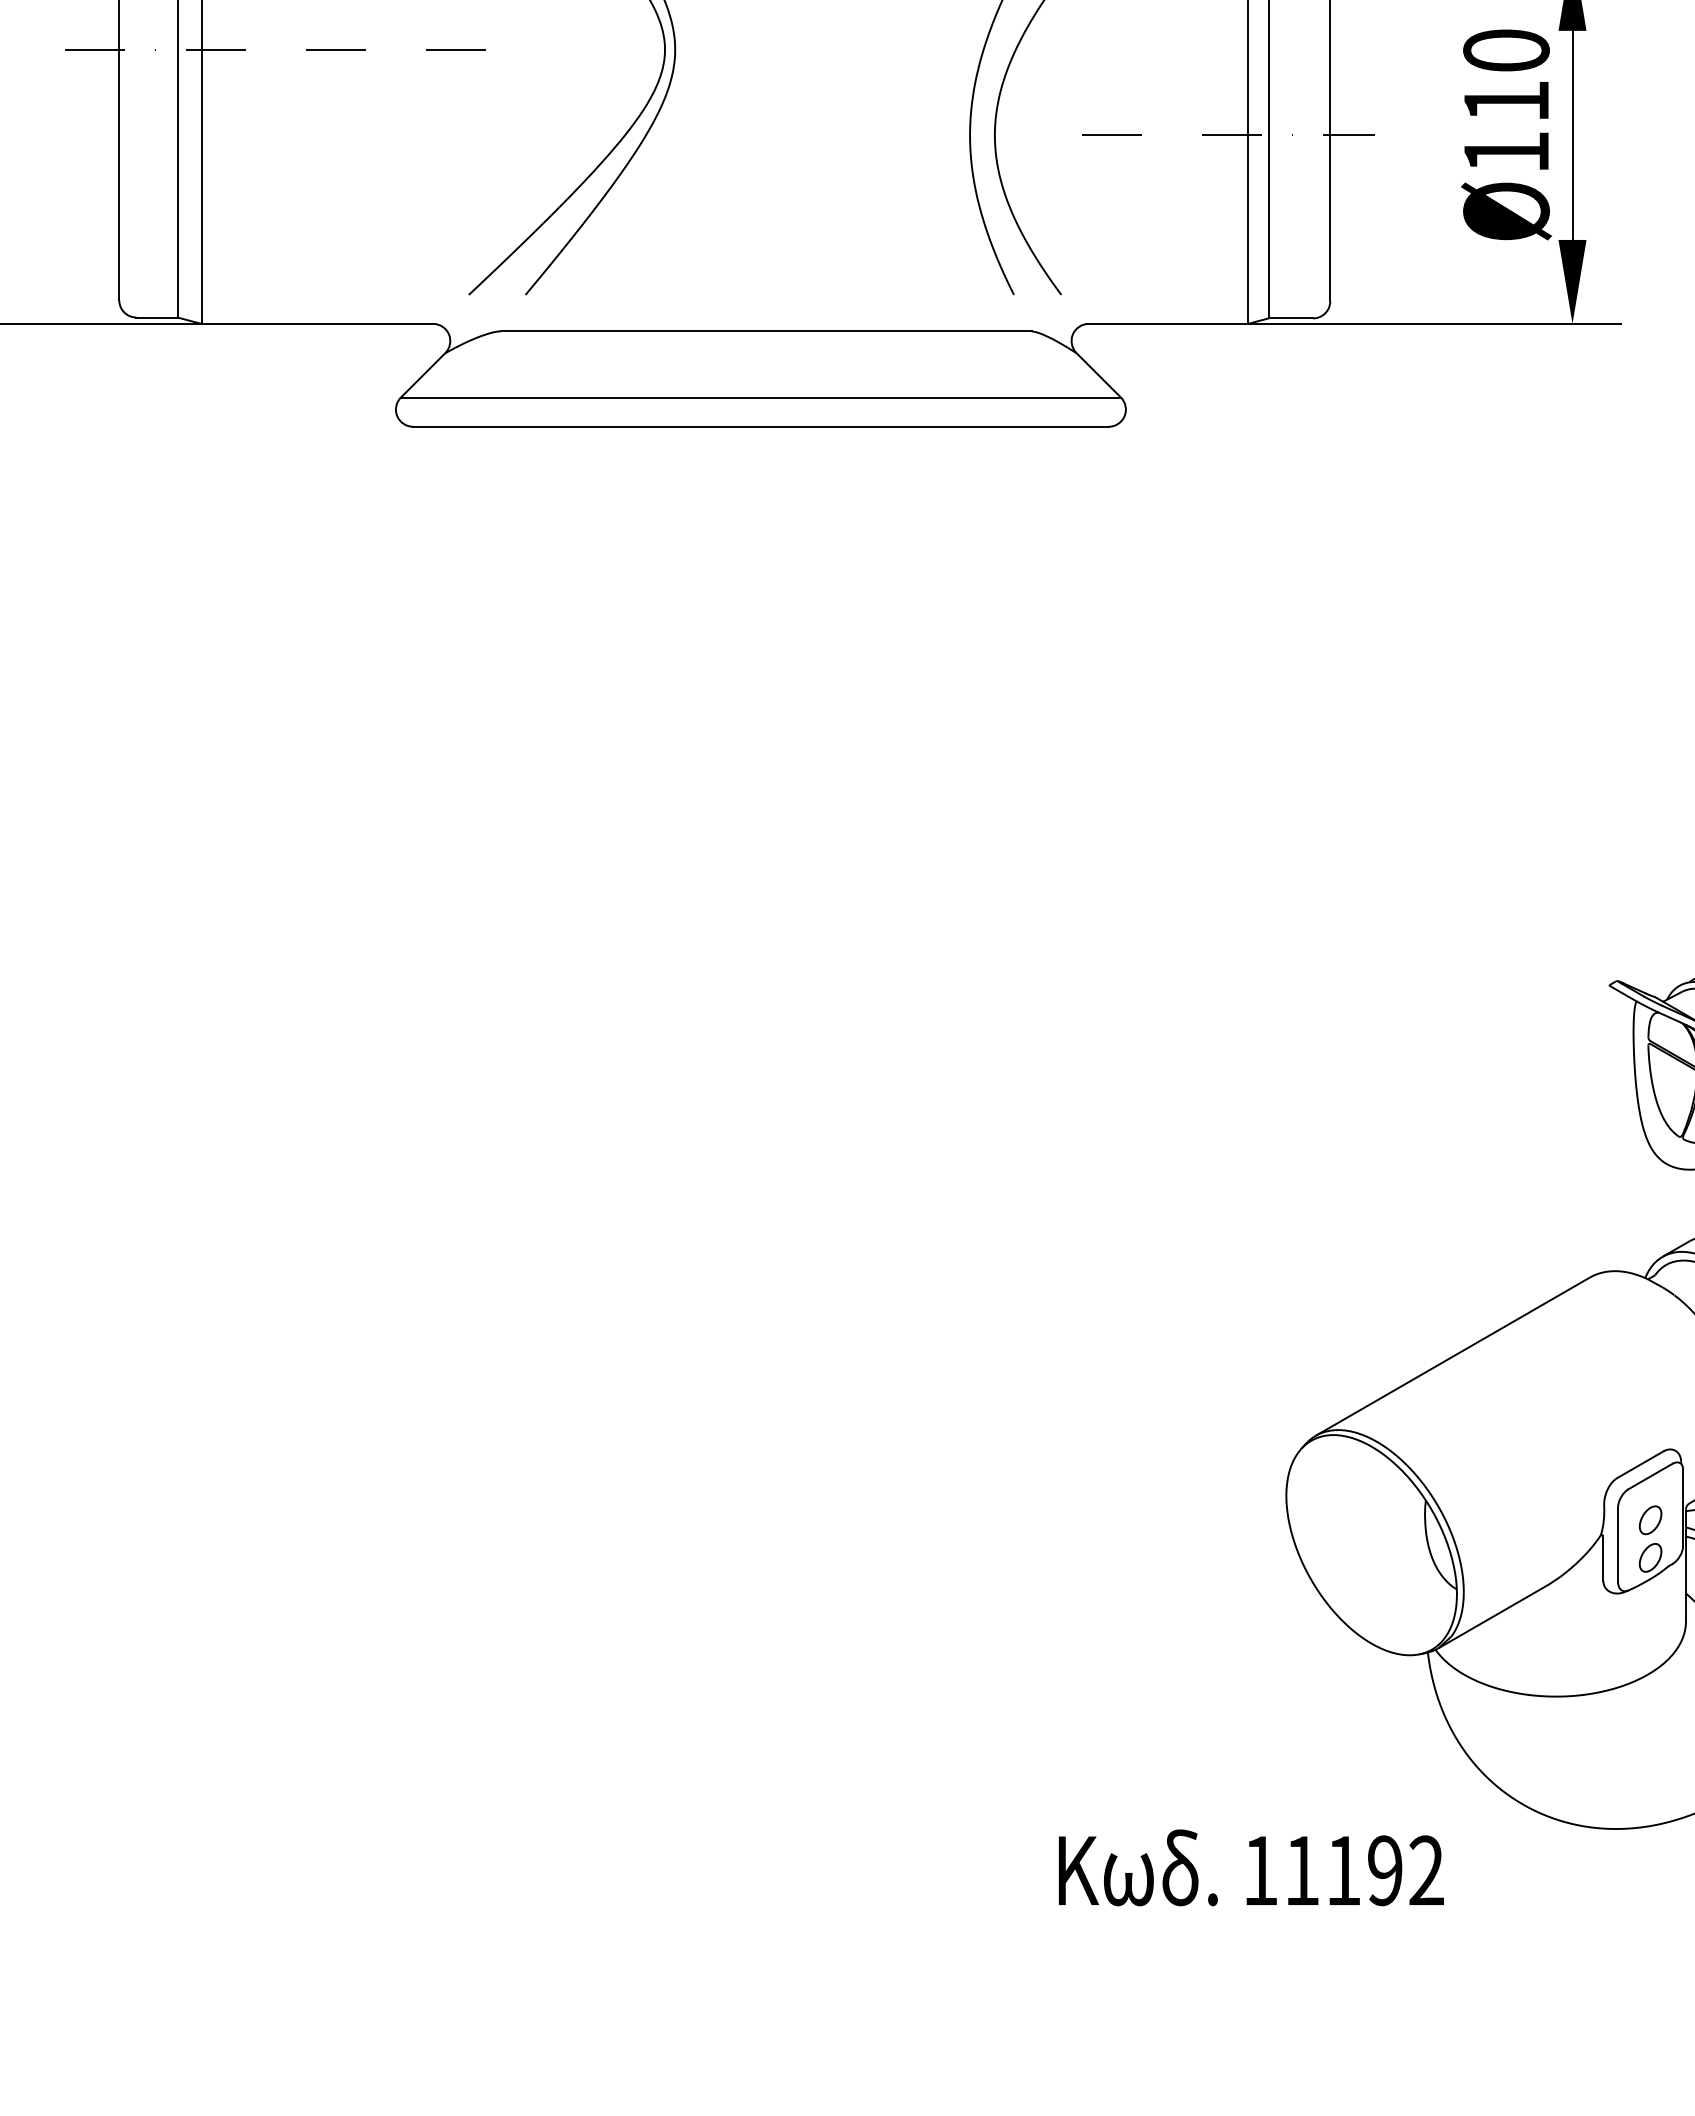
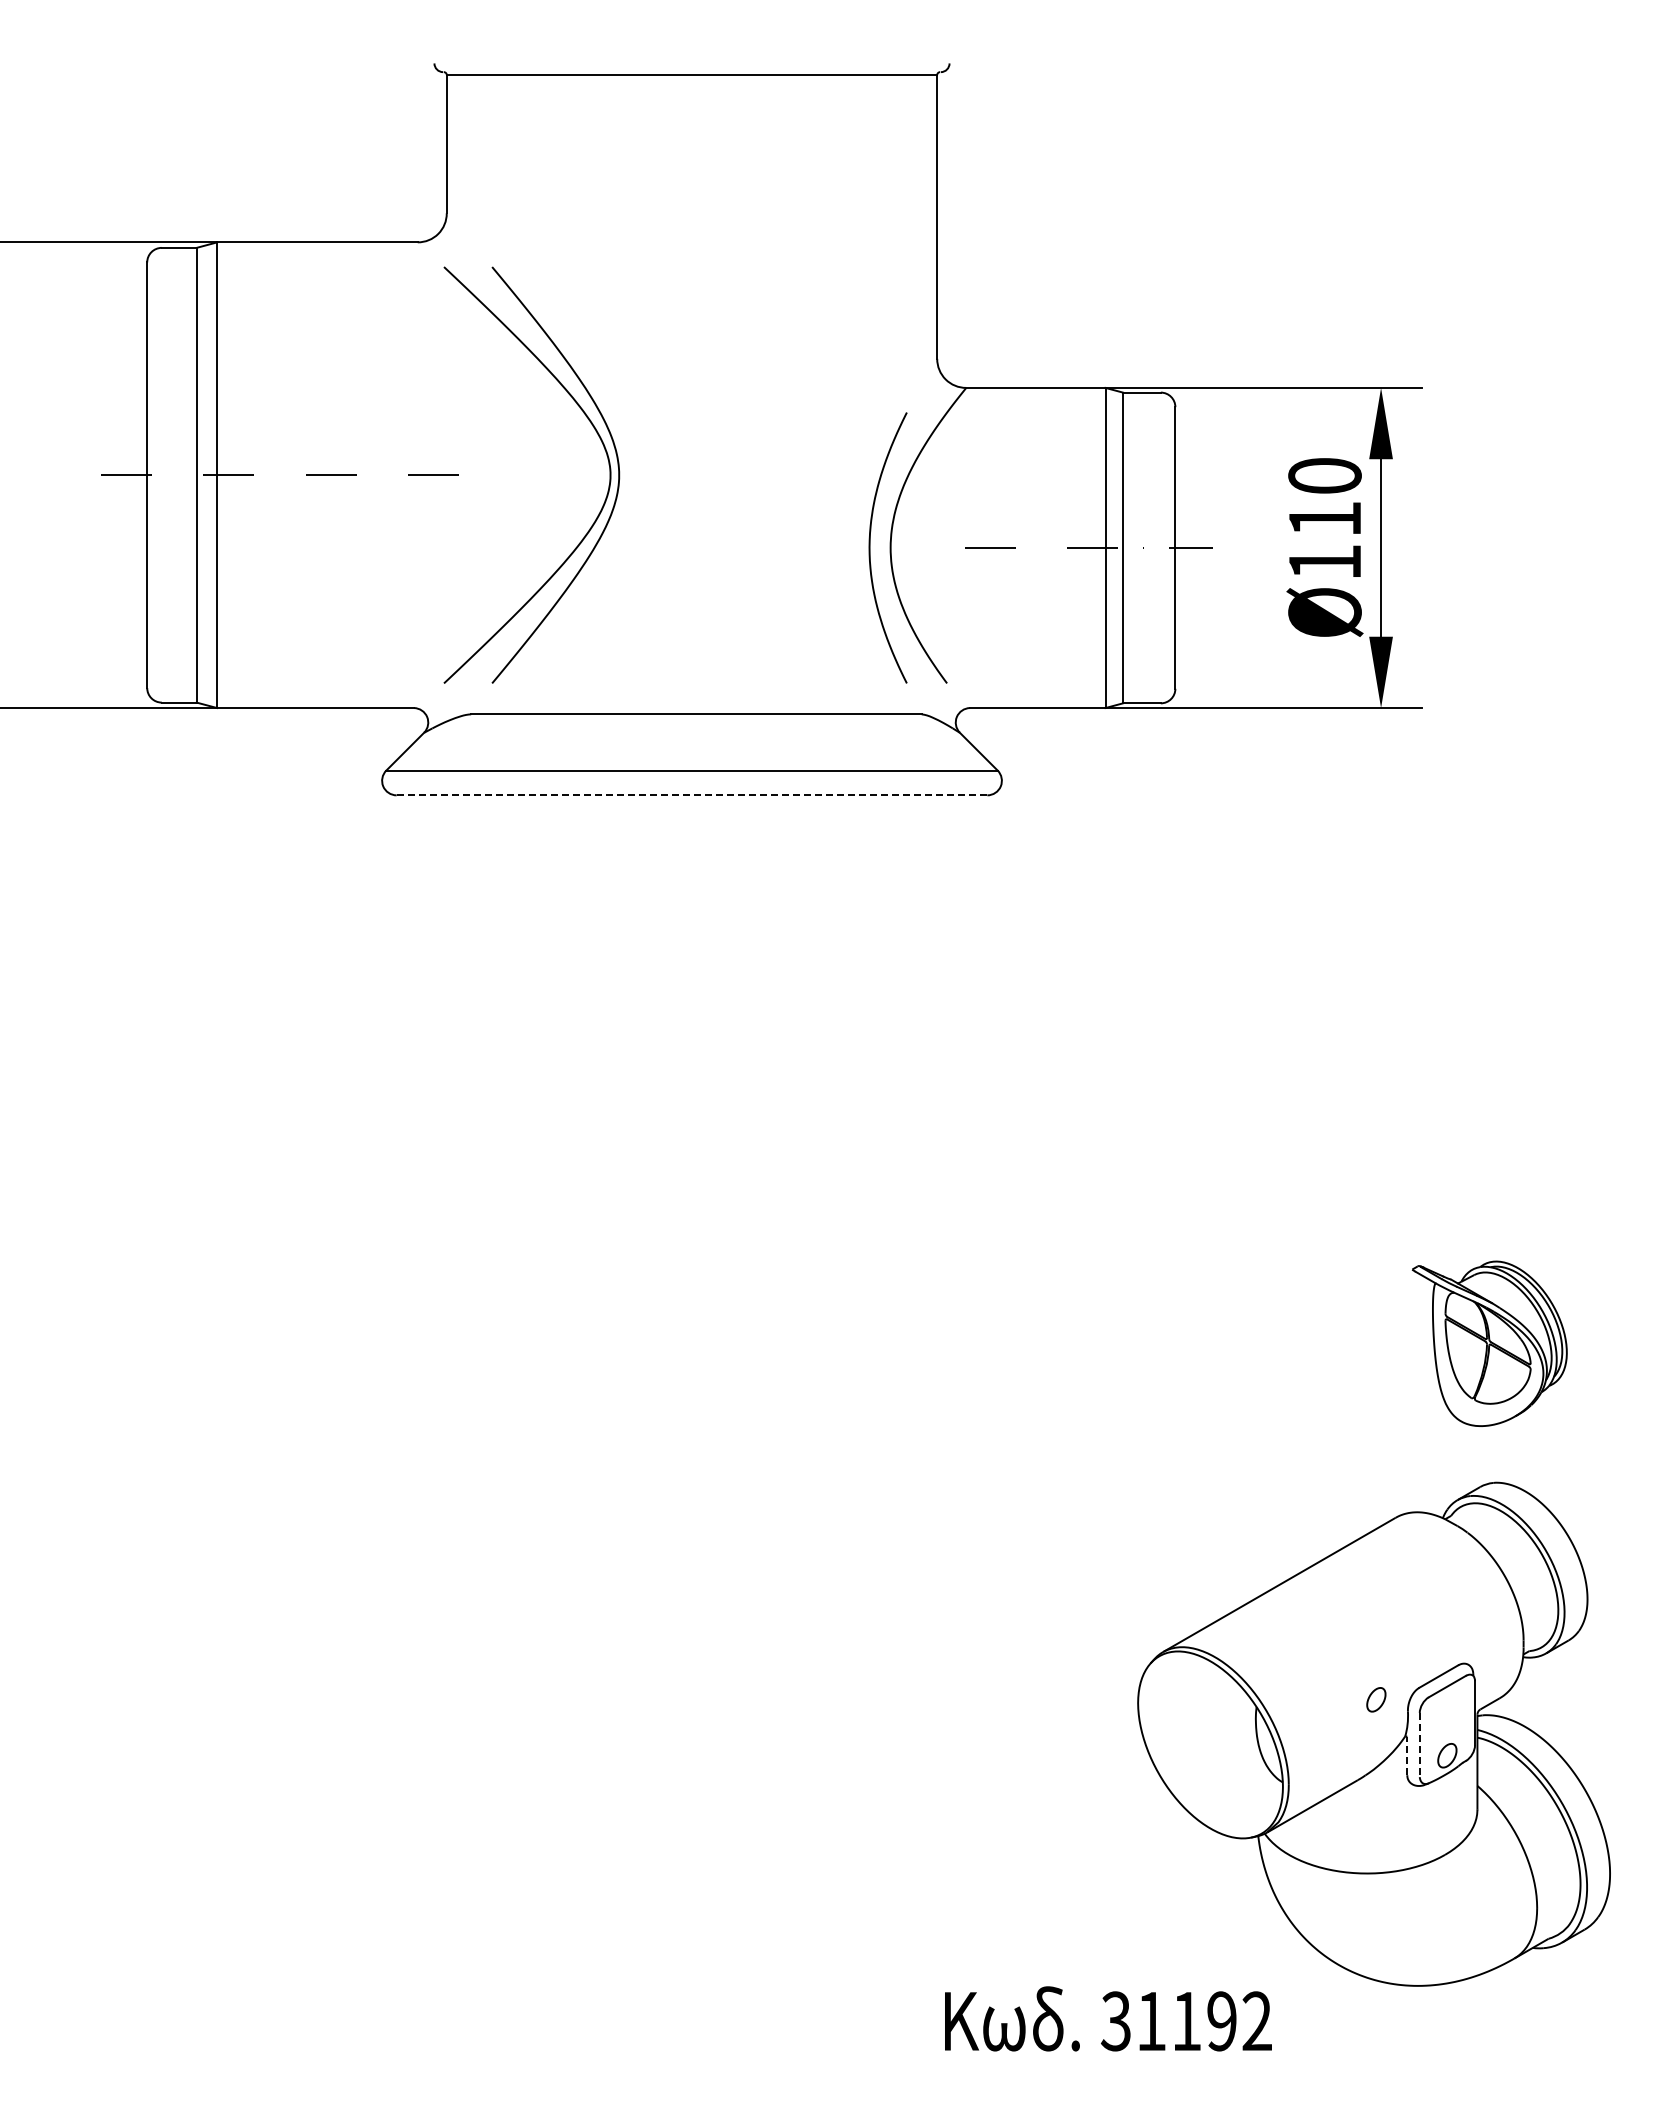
line: (761, 426) -> (692, 795), solid -> dashed
part: (1650, 1519) -> (1376, 1699), moved
line: (1617, 1545) -> (1419, 1745), solid -> dashed
line: (1603, 1557) -> (1407, 1755), solid -> dashed
text: (1259, 1870) -> (1115, 2021), 11192 -> 31192

